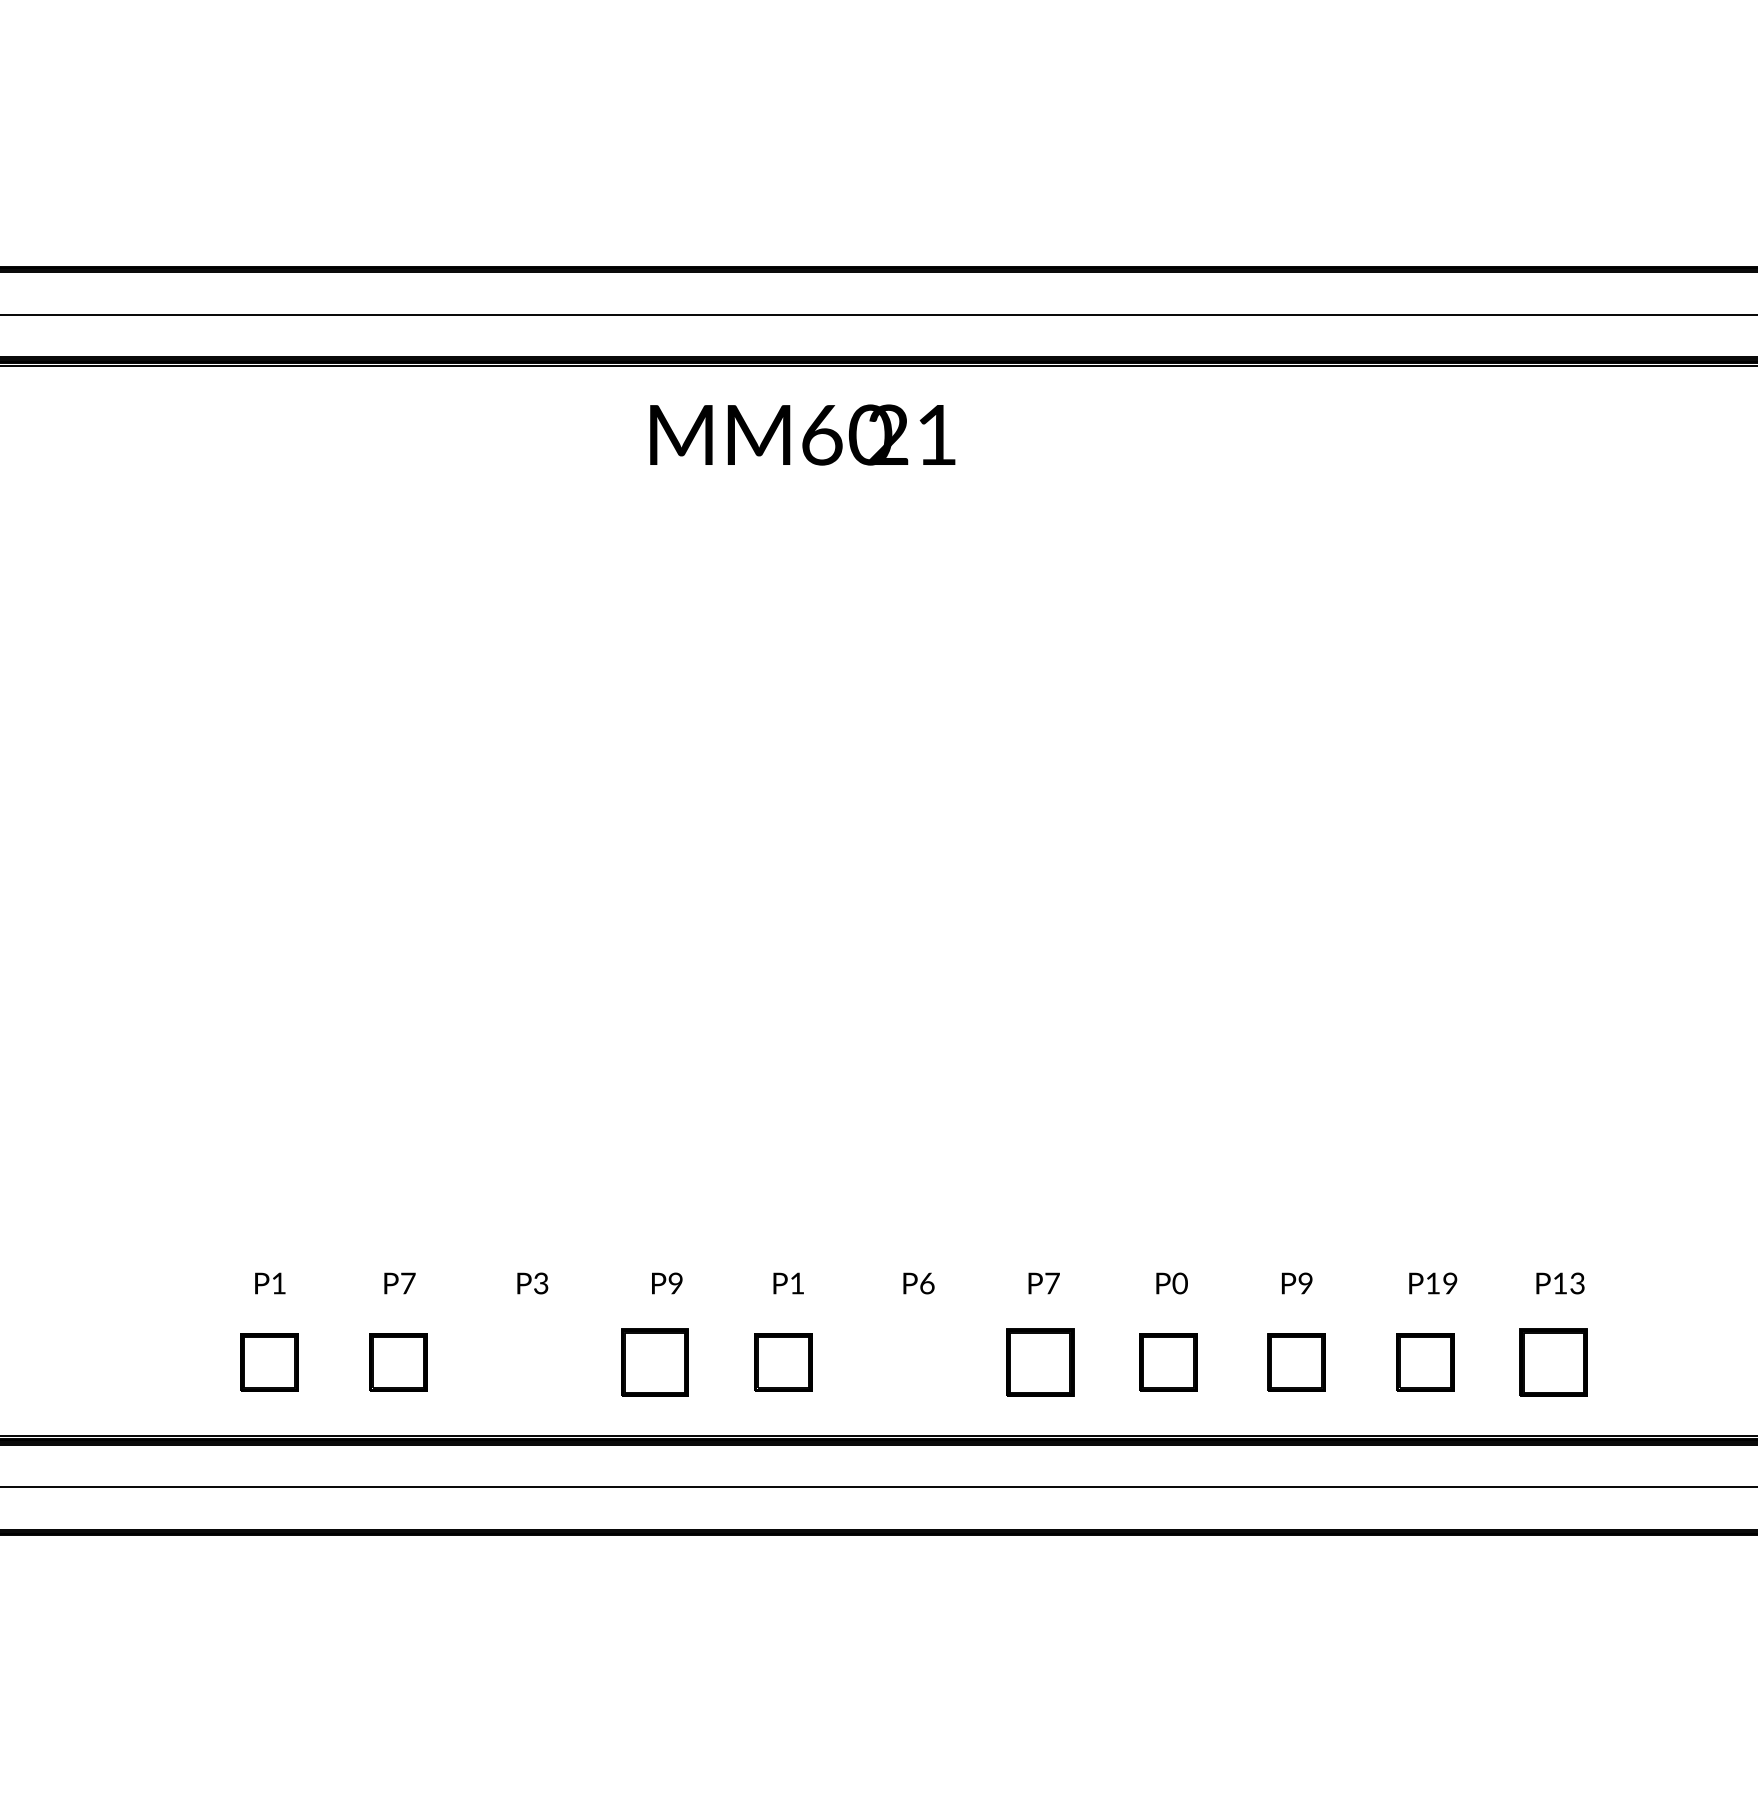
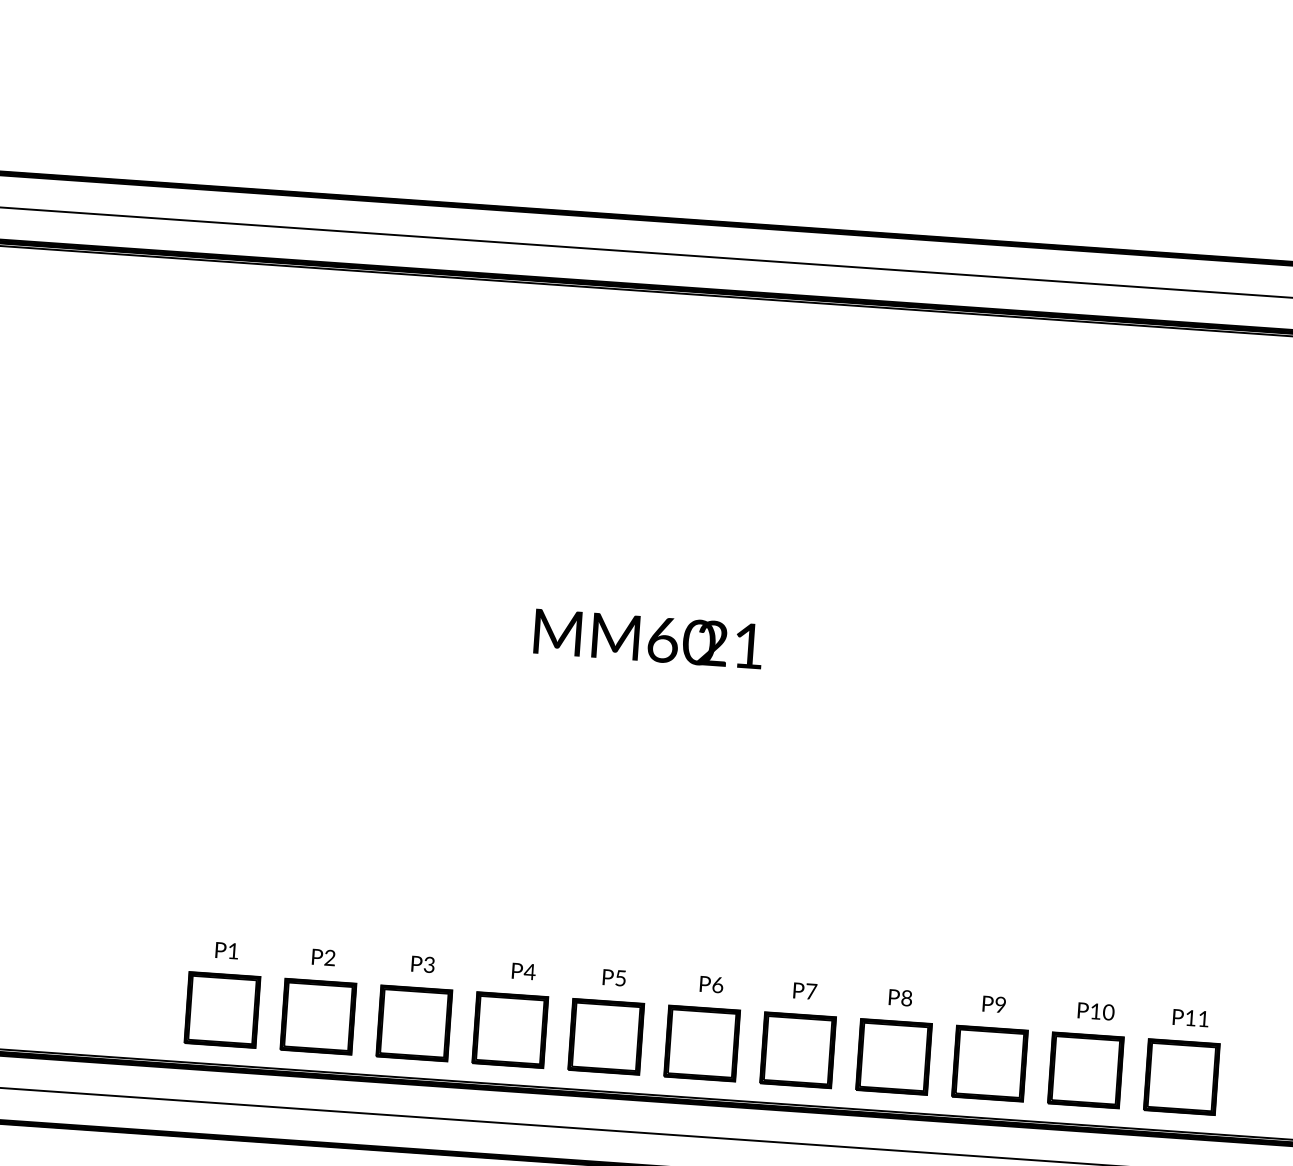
text: (802, 434) -> (648, 638), moved
text: (408, 1283) -> (330, 957), P7 -> P2
text: (675, 1283) -> (529, 971), P9 -> P4
text: (796, 1283) -> (620, 978), P1 -> P5
text: (1179, 1283) -> (906, 998), P0 -> P8
text: (1450, 1283) -> (1108, 1012), P19 -> P10
text: (1577, 1283) -> (1203, 1019), P13 -> P11
part: (269, 1362) -> (222, 1009), size x1.67
part: (398, 1362) -> (318, 1016), size x1.67
part: (526, 1362) -> (414, 1023), added
part: (654, 1362) -> (509, 1029), size x1.43
part: (783, 1362) -> (606, 1036), size x1.67
part: (911, 1362) -> (701, 1043), added
part: (1040, 1362) -> (798, 1050), size x1.43
part: (1168, 1362) -> (894, 1056), size x1.67
part: (1296, 1362) -> (989, 1063), size x1.67
part: (1425, 1362) -> (1086, 1070), size x1.67
part: (1553, 1362) -> (1181, 1076), size x1.43

